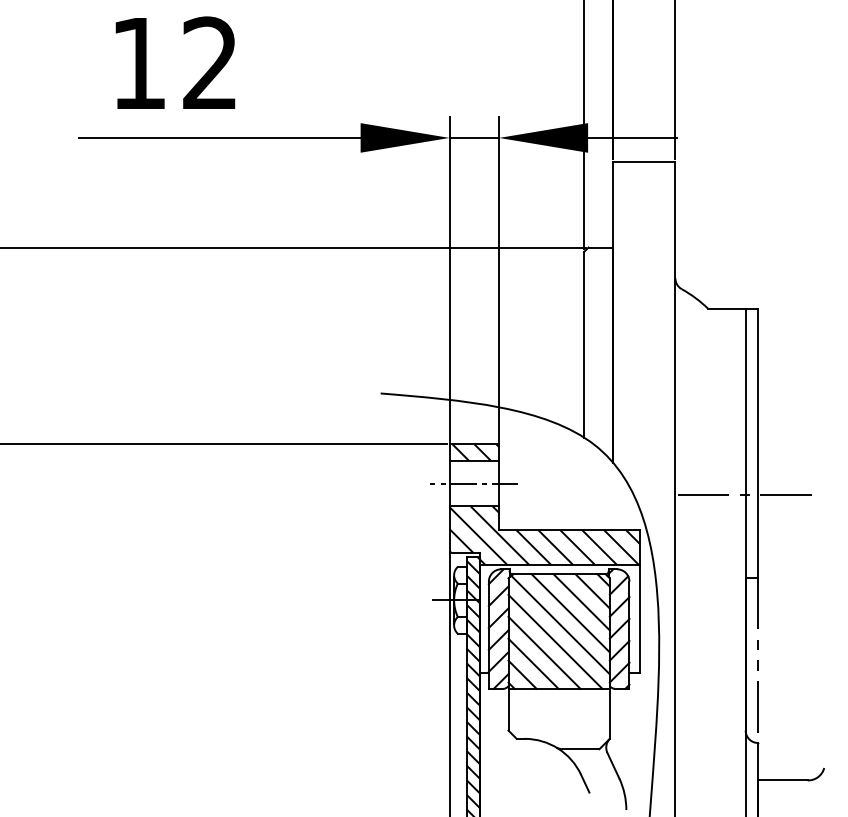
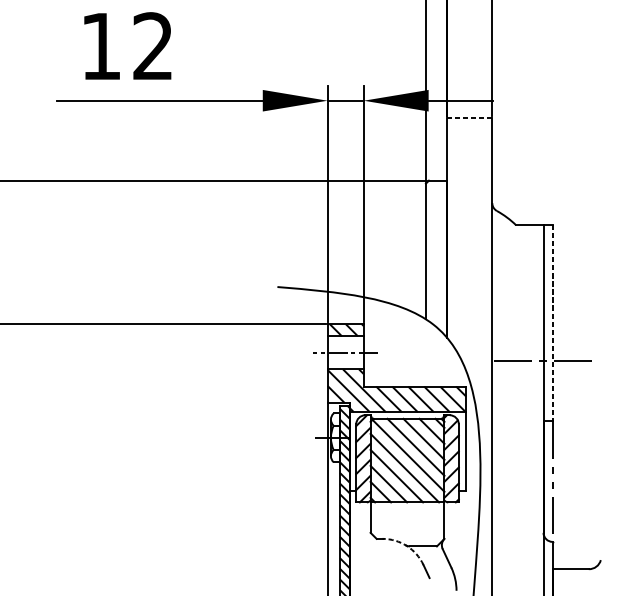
line: (644, 161) -> (469, 117), solid -> dashed
line: (758, 443) -> (552, 323), solid -> dashed
arc: (558, 748) -> (407, 545), solid -> dashed

